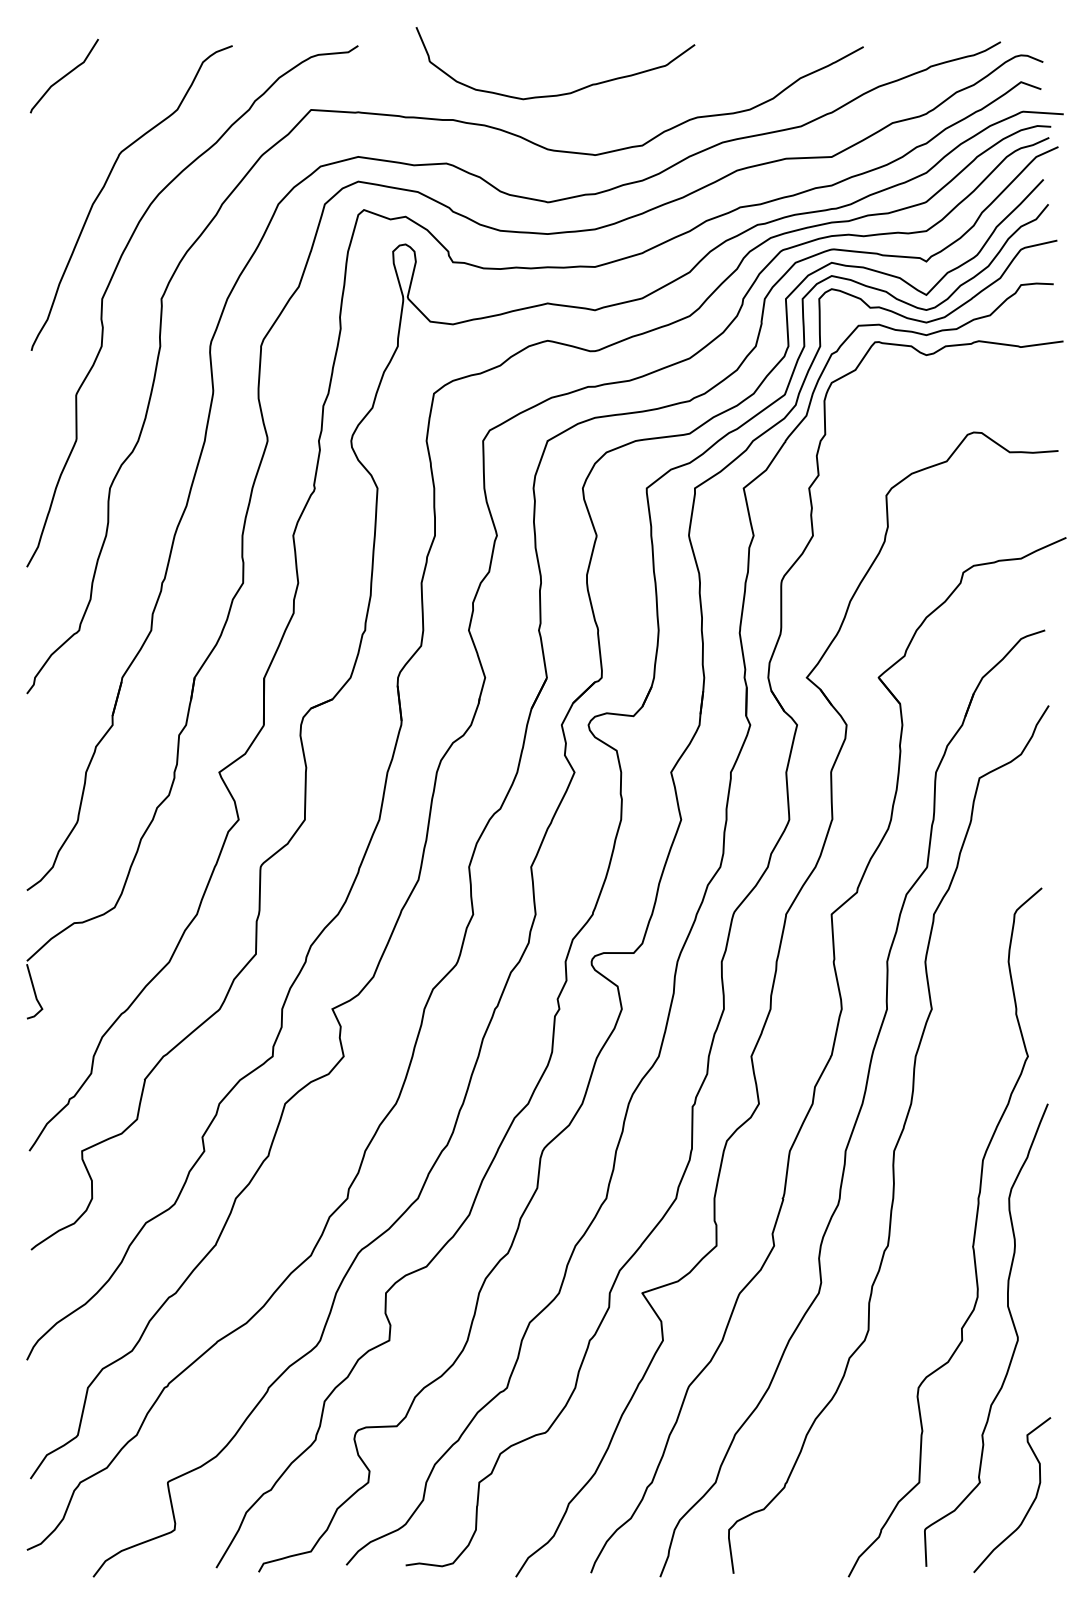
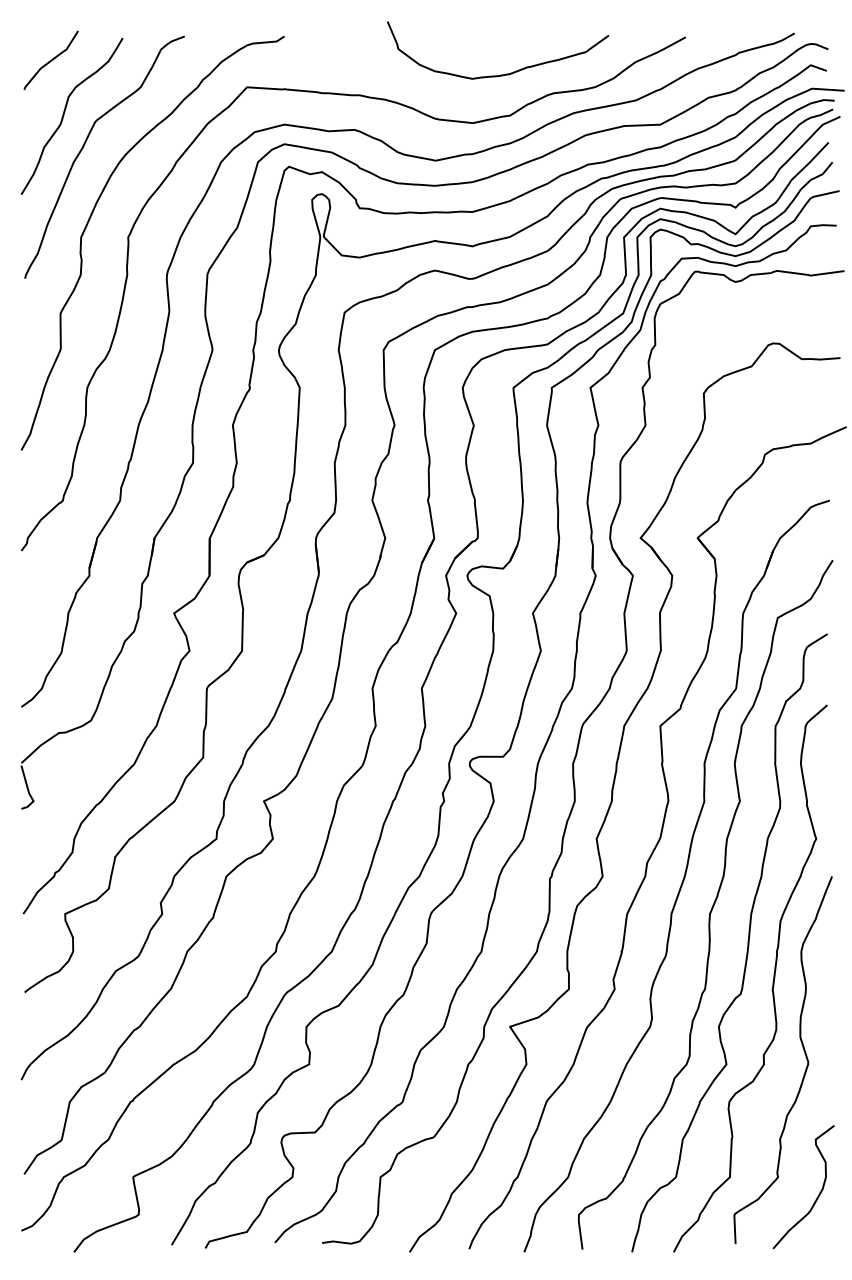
curve: (558, 93) -> (500, 74), moved
curve: (81, 145) -> (64, 115), added
curve: (941, 1186) -> (747, 942), added

